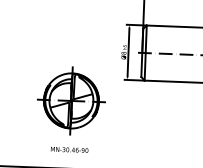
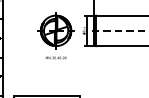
part: (70, 109) -> (55, 35), moved

